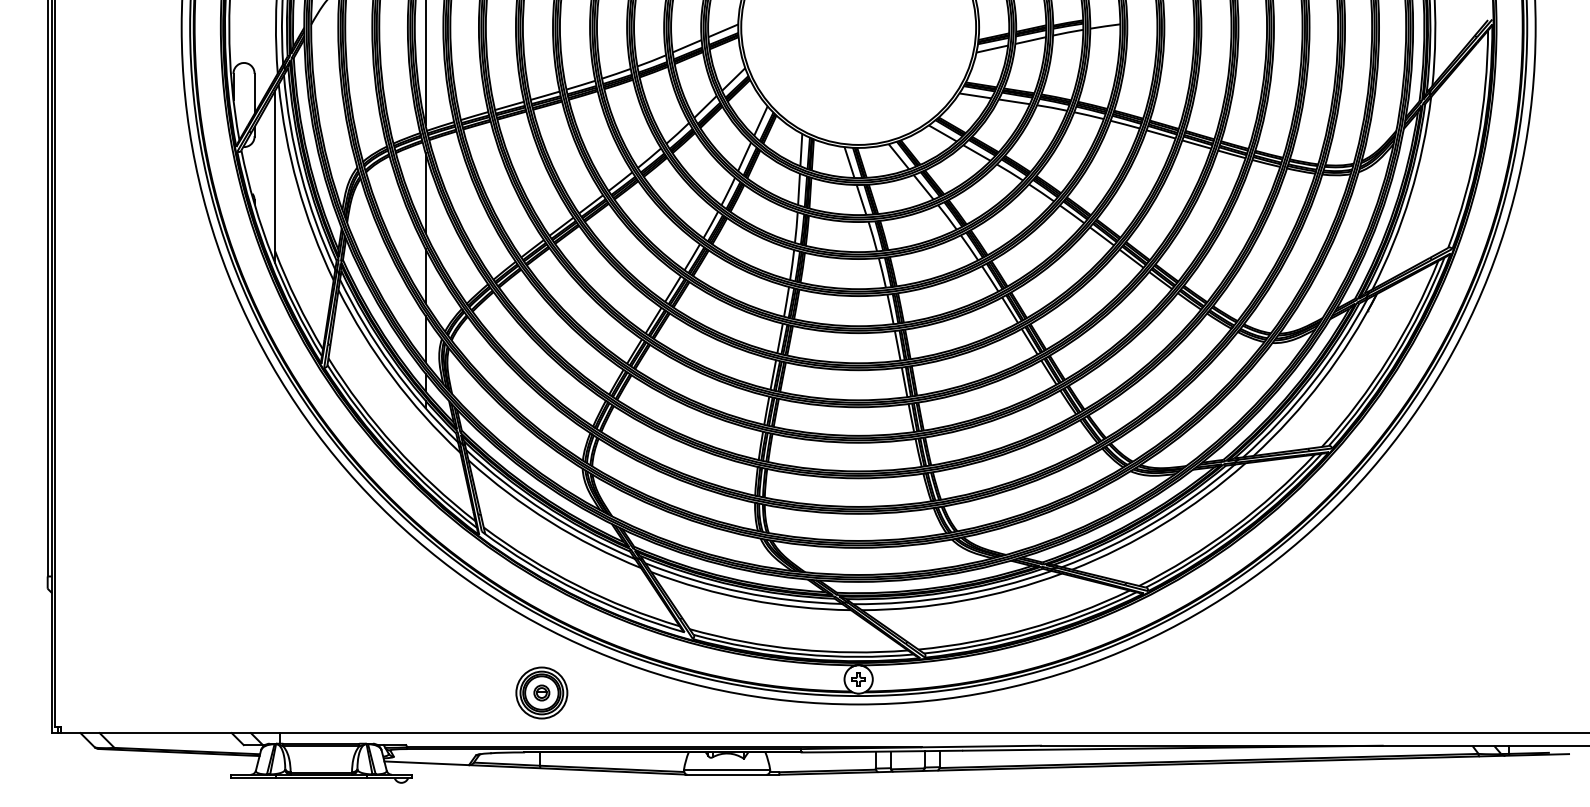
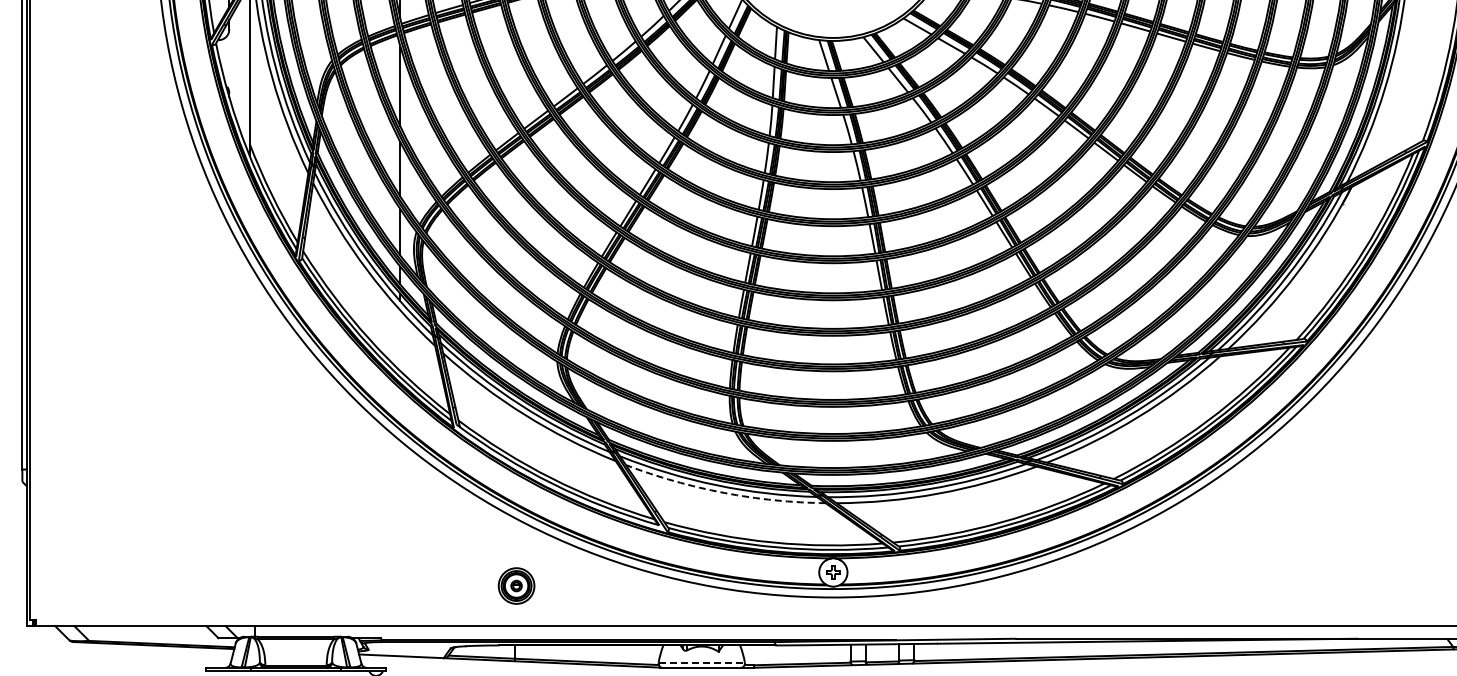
arc: (749, 599) -> (724, 492), solid -> dashed
part: (541, 692) -> (516, 585), size x0.7
line: (727, 769) -> (702, 662), solid -> dashed

